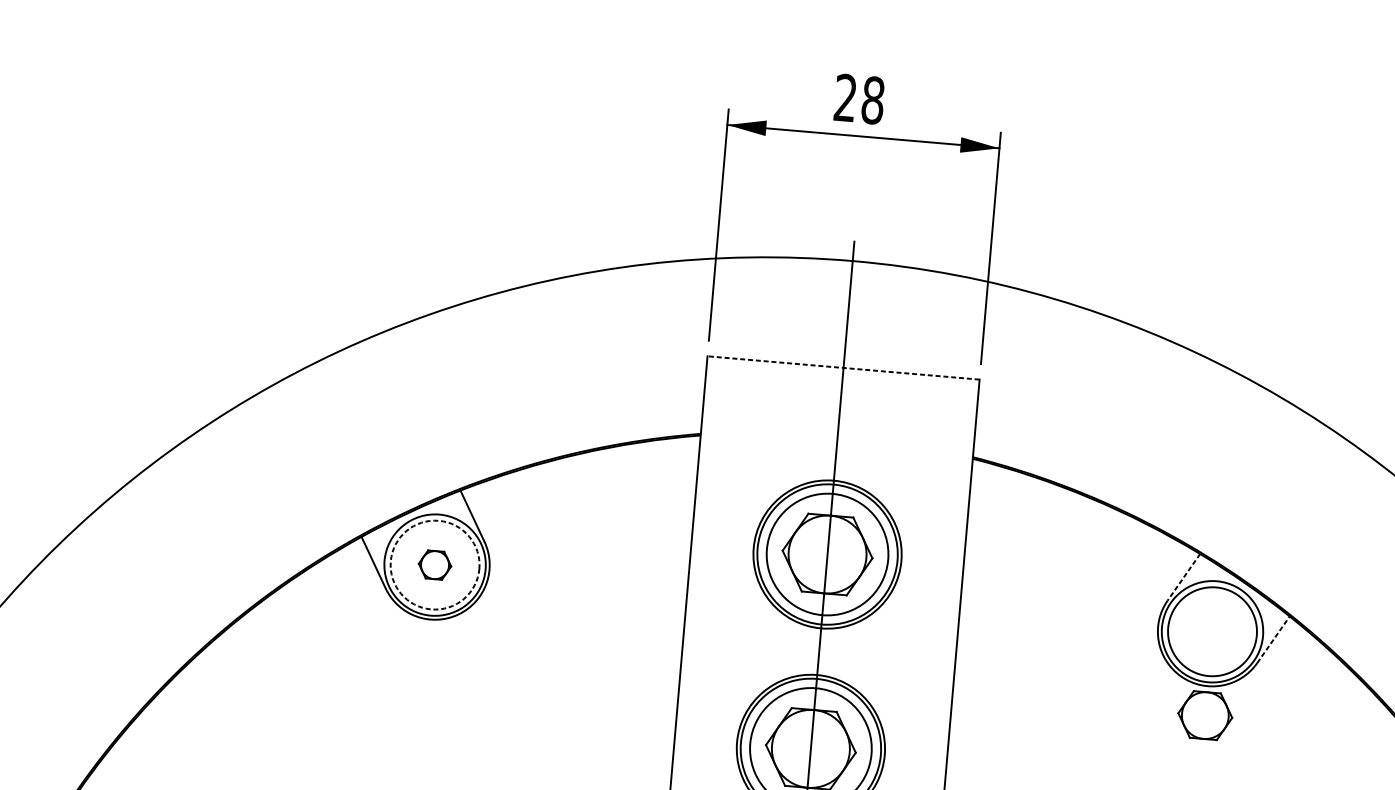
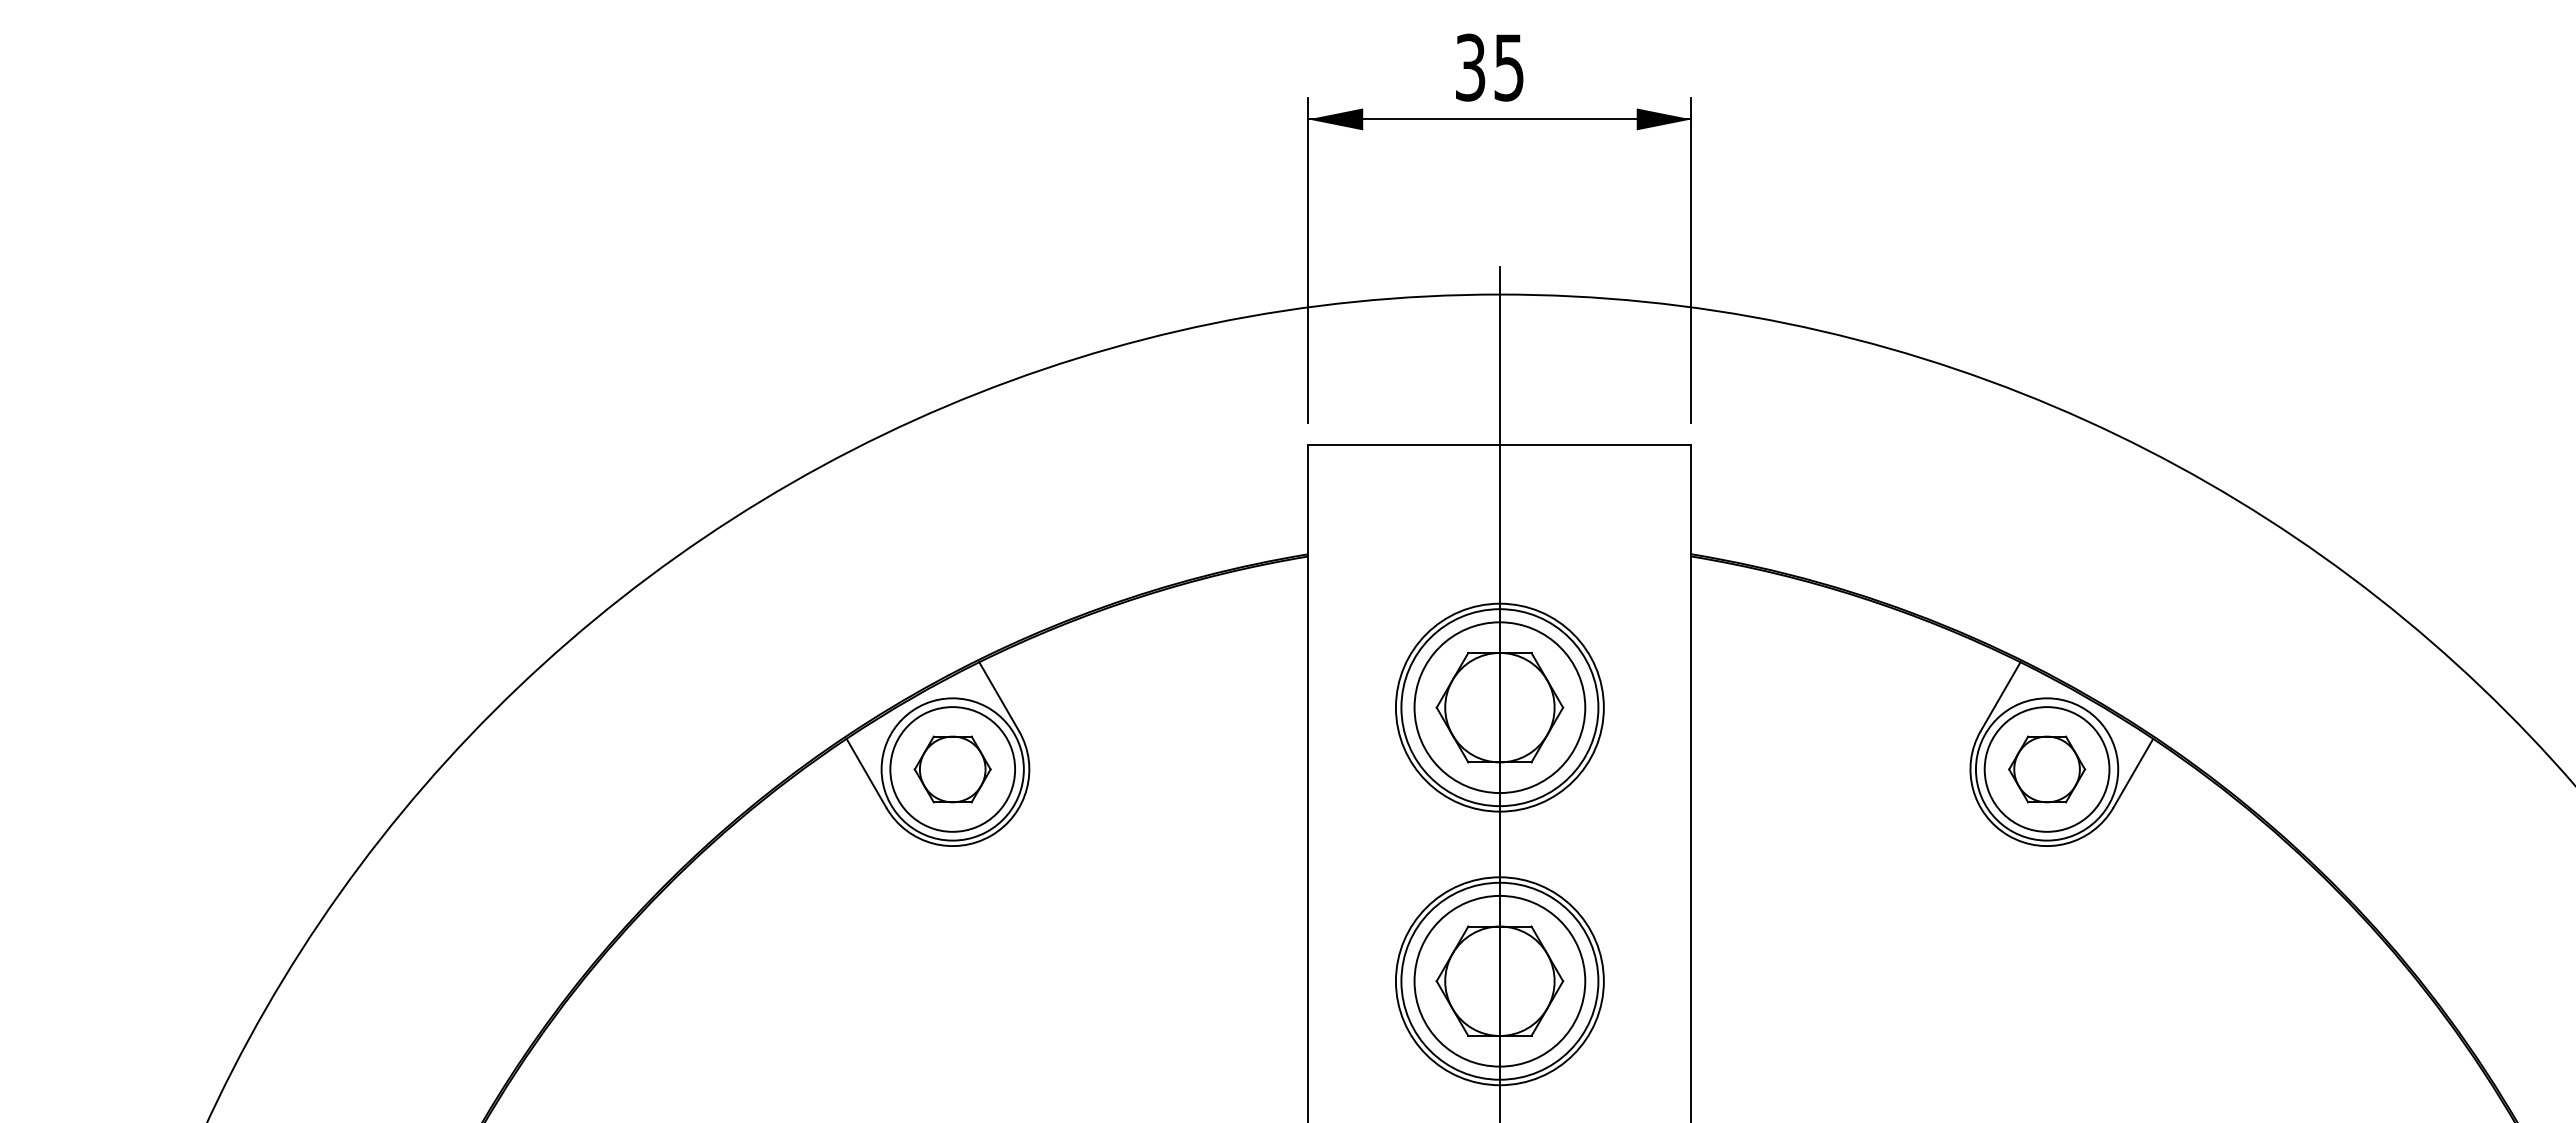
text: (859, 99) -> (1489, 67), 28 -> 35
line: (843, 368) -> (1499, 445), dashed -> solid
circle: (434, 565) -> (952, 769), dashed -> solid
part: (434, 565) -> (952, 769), size x1.67
line: (1183, 577) -> (2000, 696), dashed -> solid
line: (1273, 639) -> (2133, 773), dashed -> solid
part: (1205, 715) -> (2047, 769), moved

